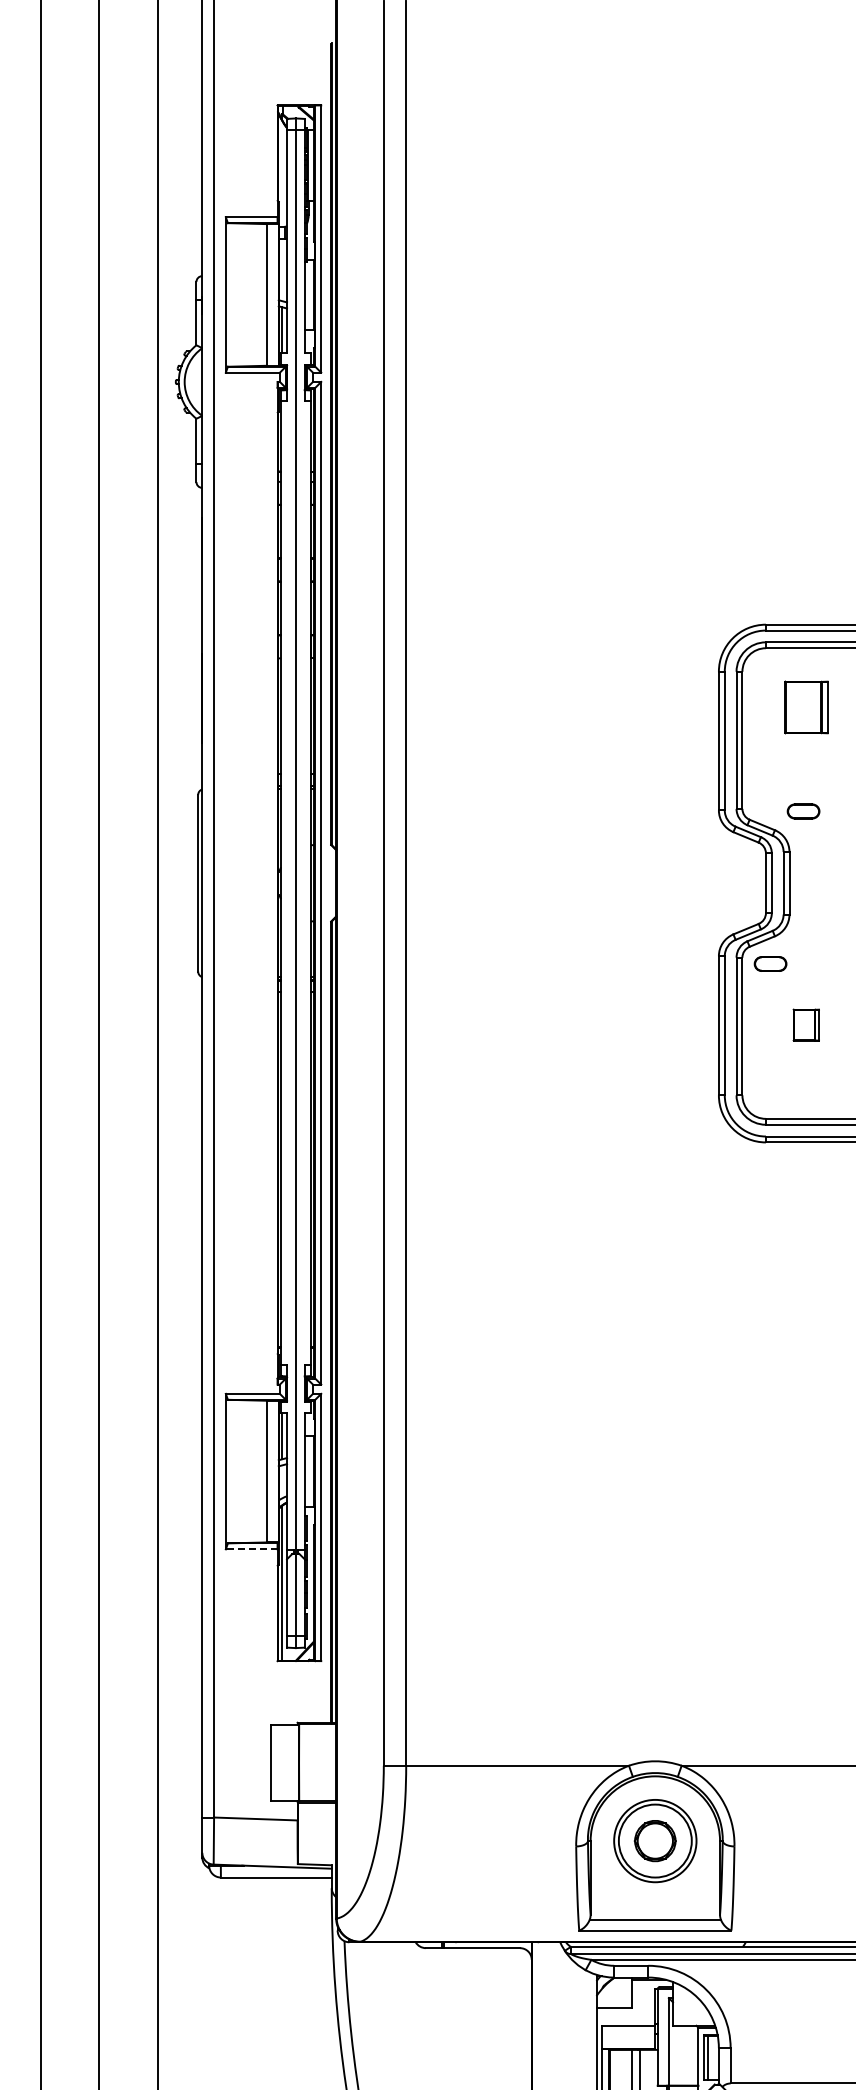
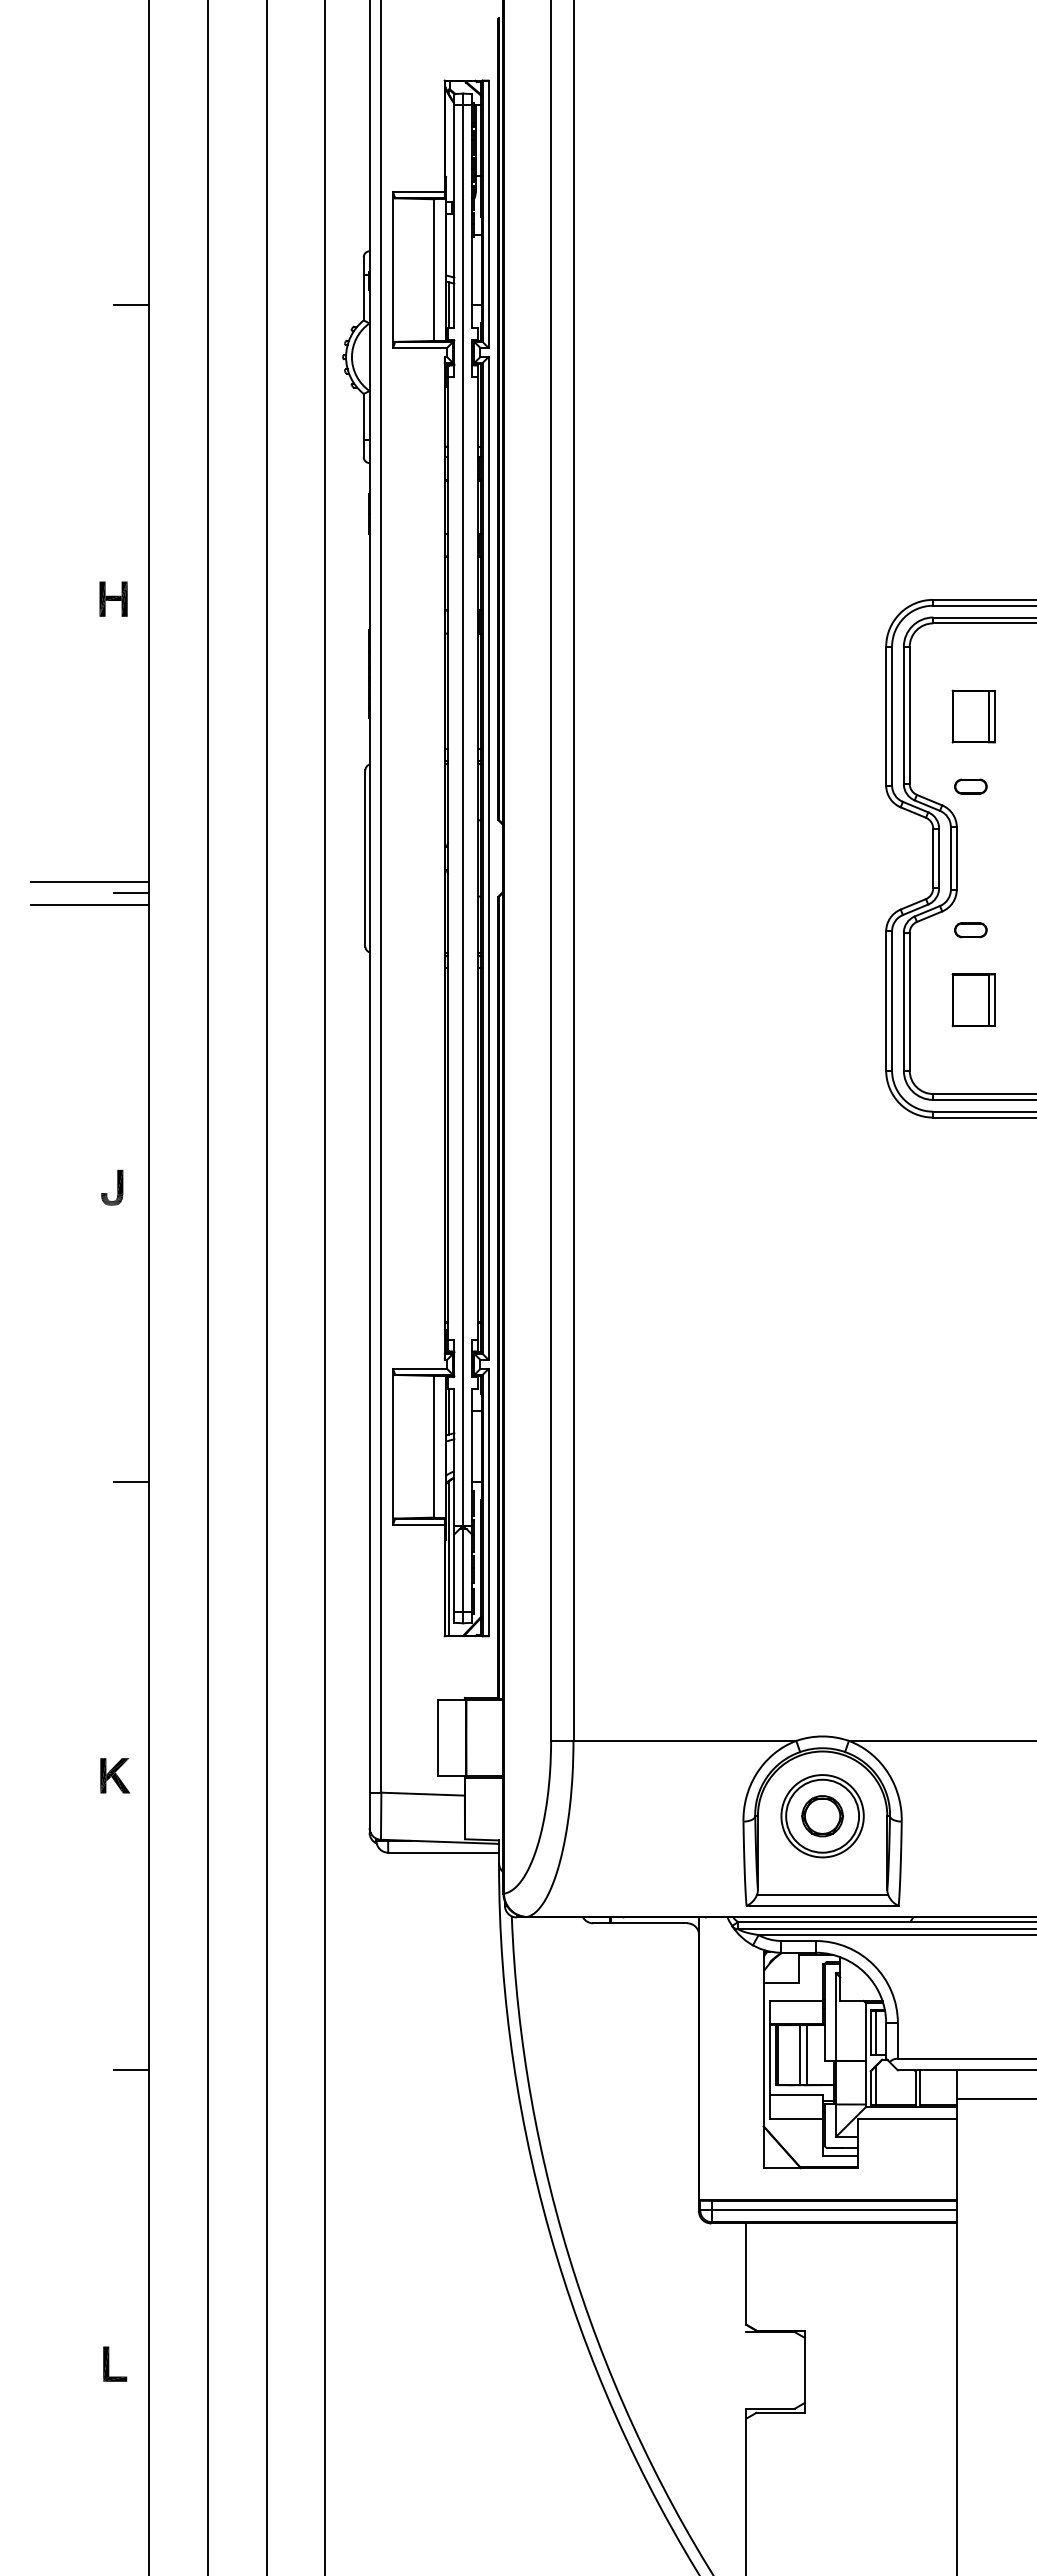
part: (806, 707) -> (973, 716), moved
part: (770, 964) -> (970, 930), moved
part: (806, 1025) -> (973, 1000), size x1.67
line: (252, 1549) -> (419, 1524), dashed -> solid

